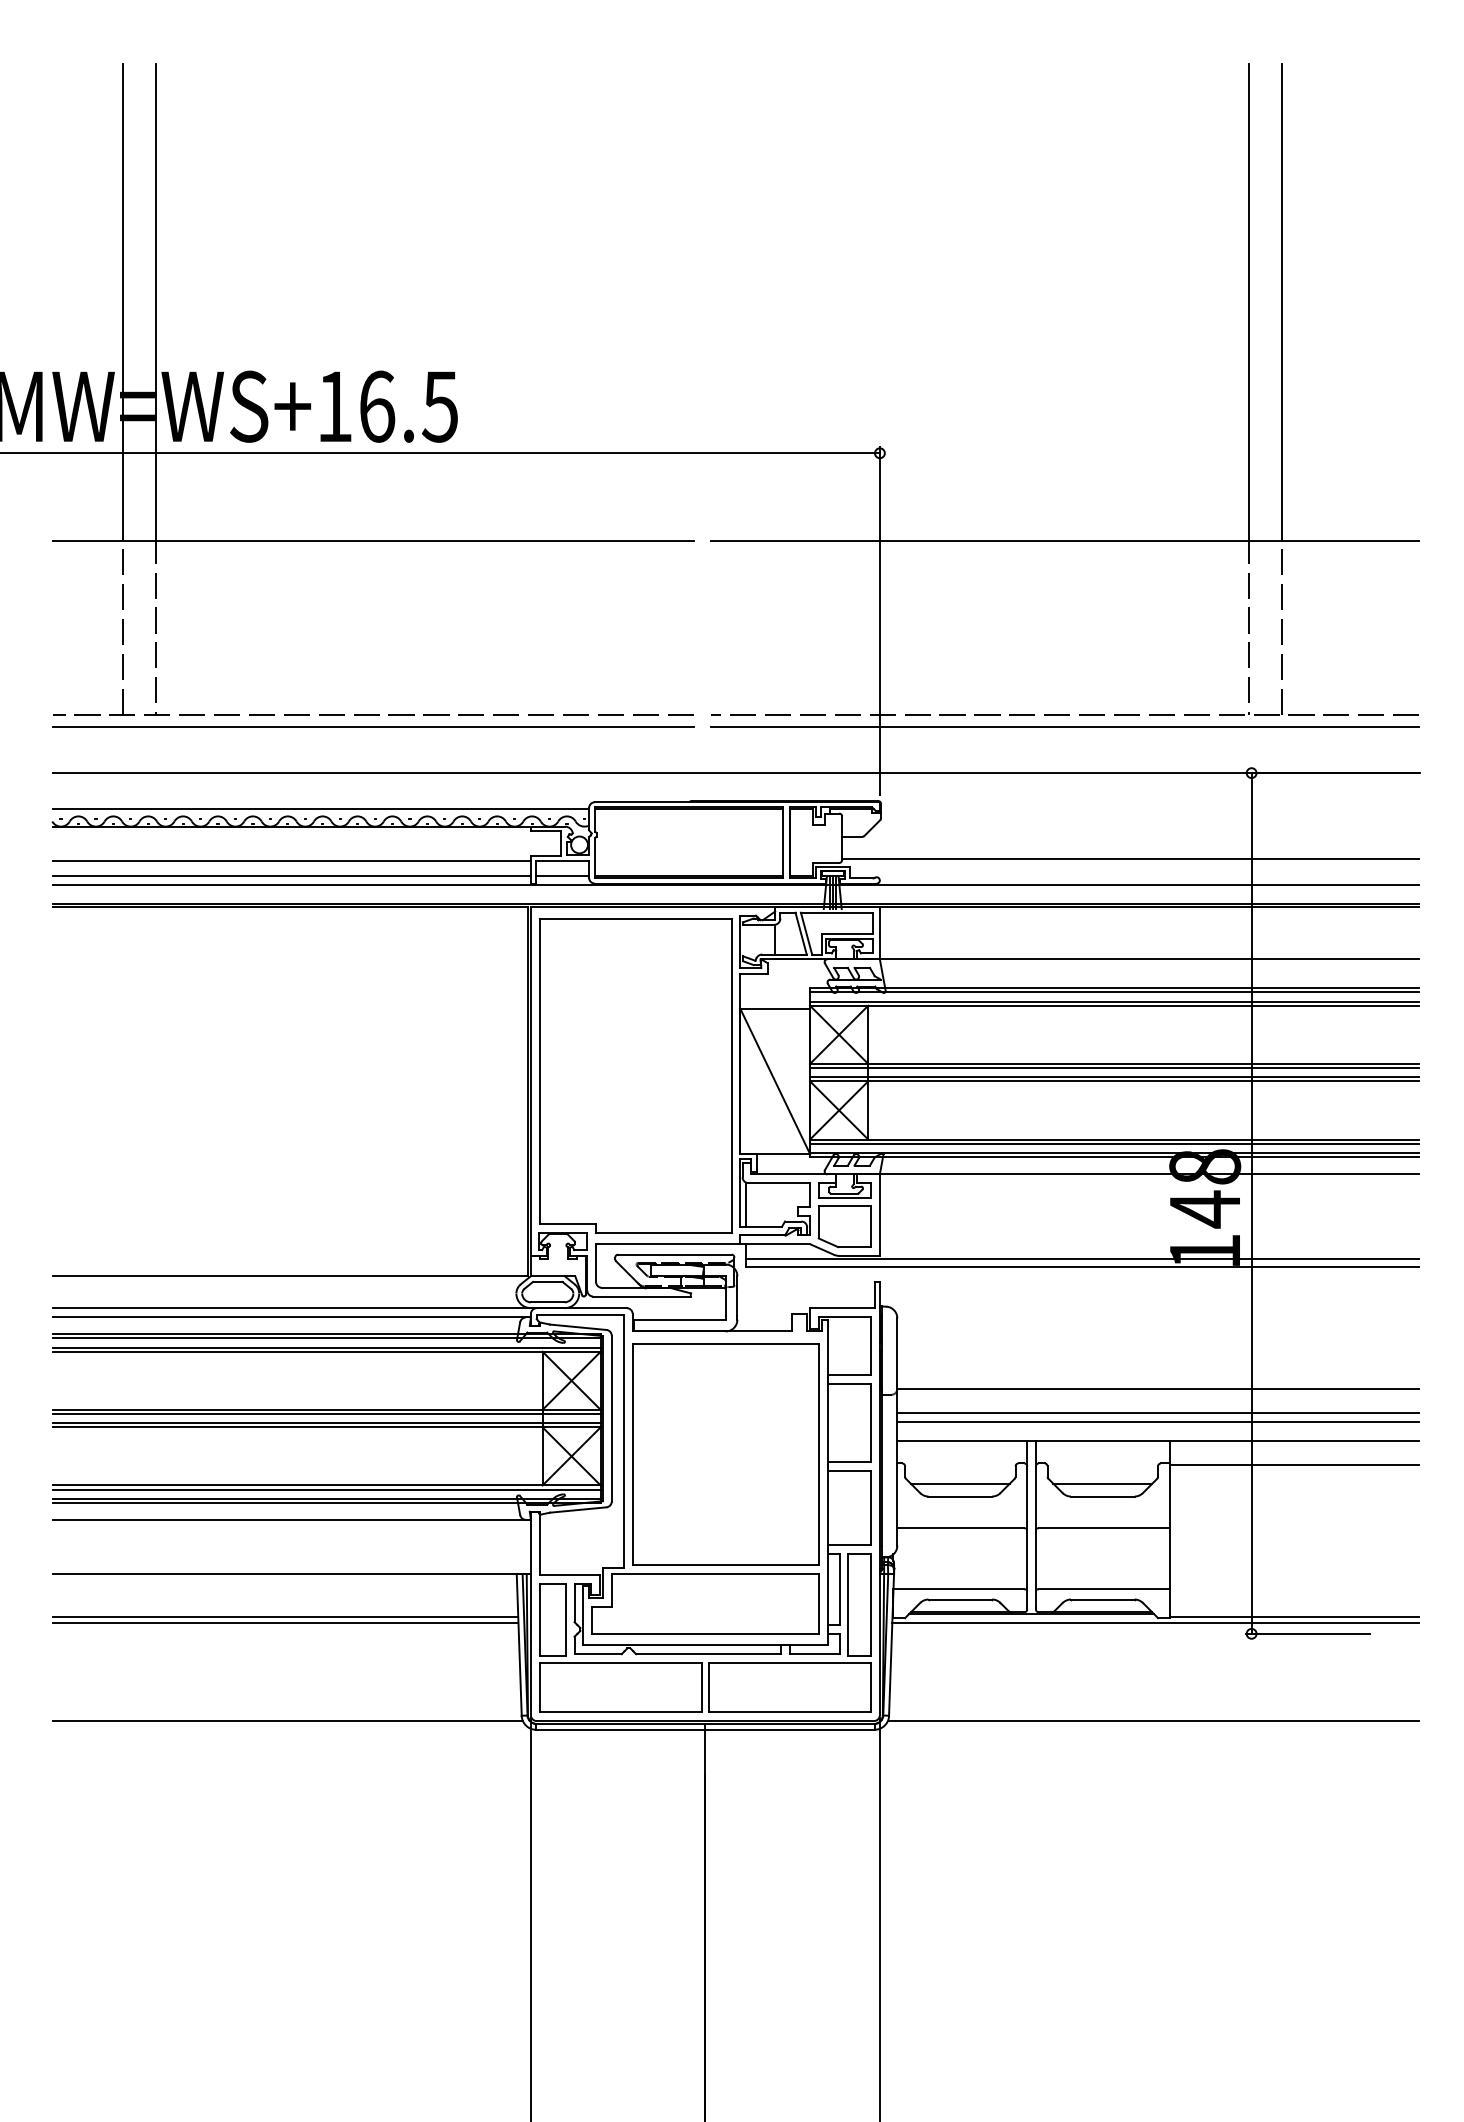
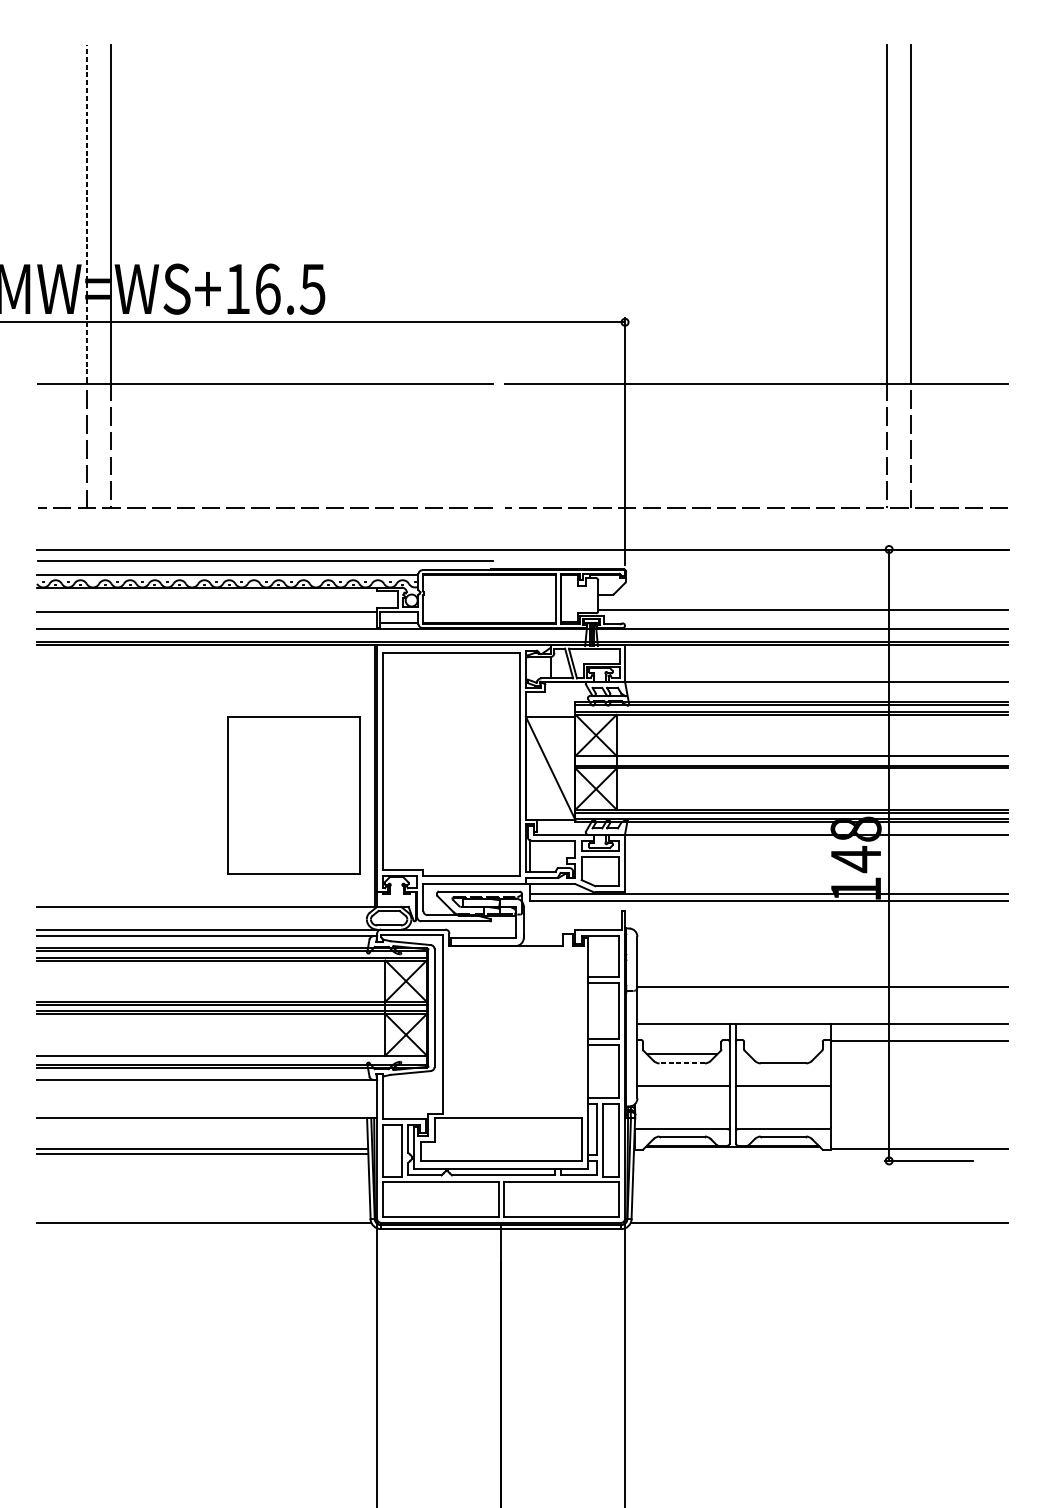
line: (122, 300) -> (87, 213), solid -> dashed
line: (373, 726) -> (265, 561), moved
line: (1065, 726) -> (756, 516), removed
line: (291, 876) -> (207, 622), removed
line: (1114, 1067) -> (791, 758), removed
line: (1158, 1412) -> (822, 1003), removed
line: (1158, 1421) -> (822, 1010), removed
part: (725, 1454) -> (293, 795), moved
line: (1102, 1483) -> (783, 1054), removed
line: (326, 1489) -> (231, 1058), removed
line: (960, 1496) -> (682, 1063), solid -> dashed
line: (1155, 1623) -> (820, 1153), removed

